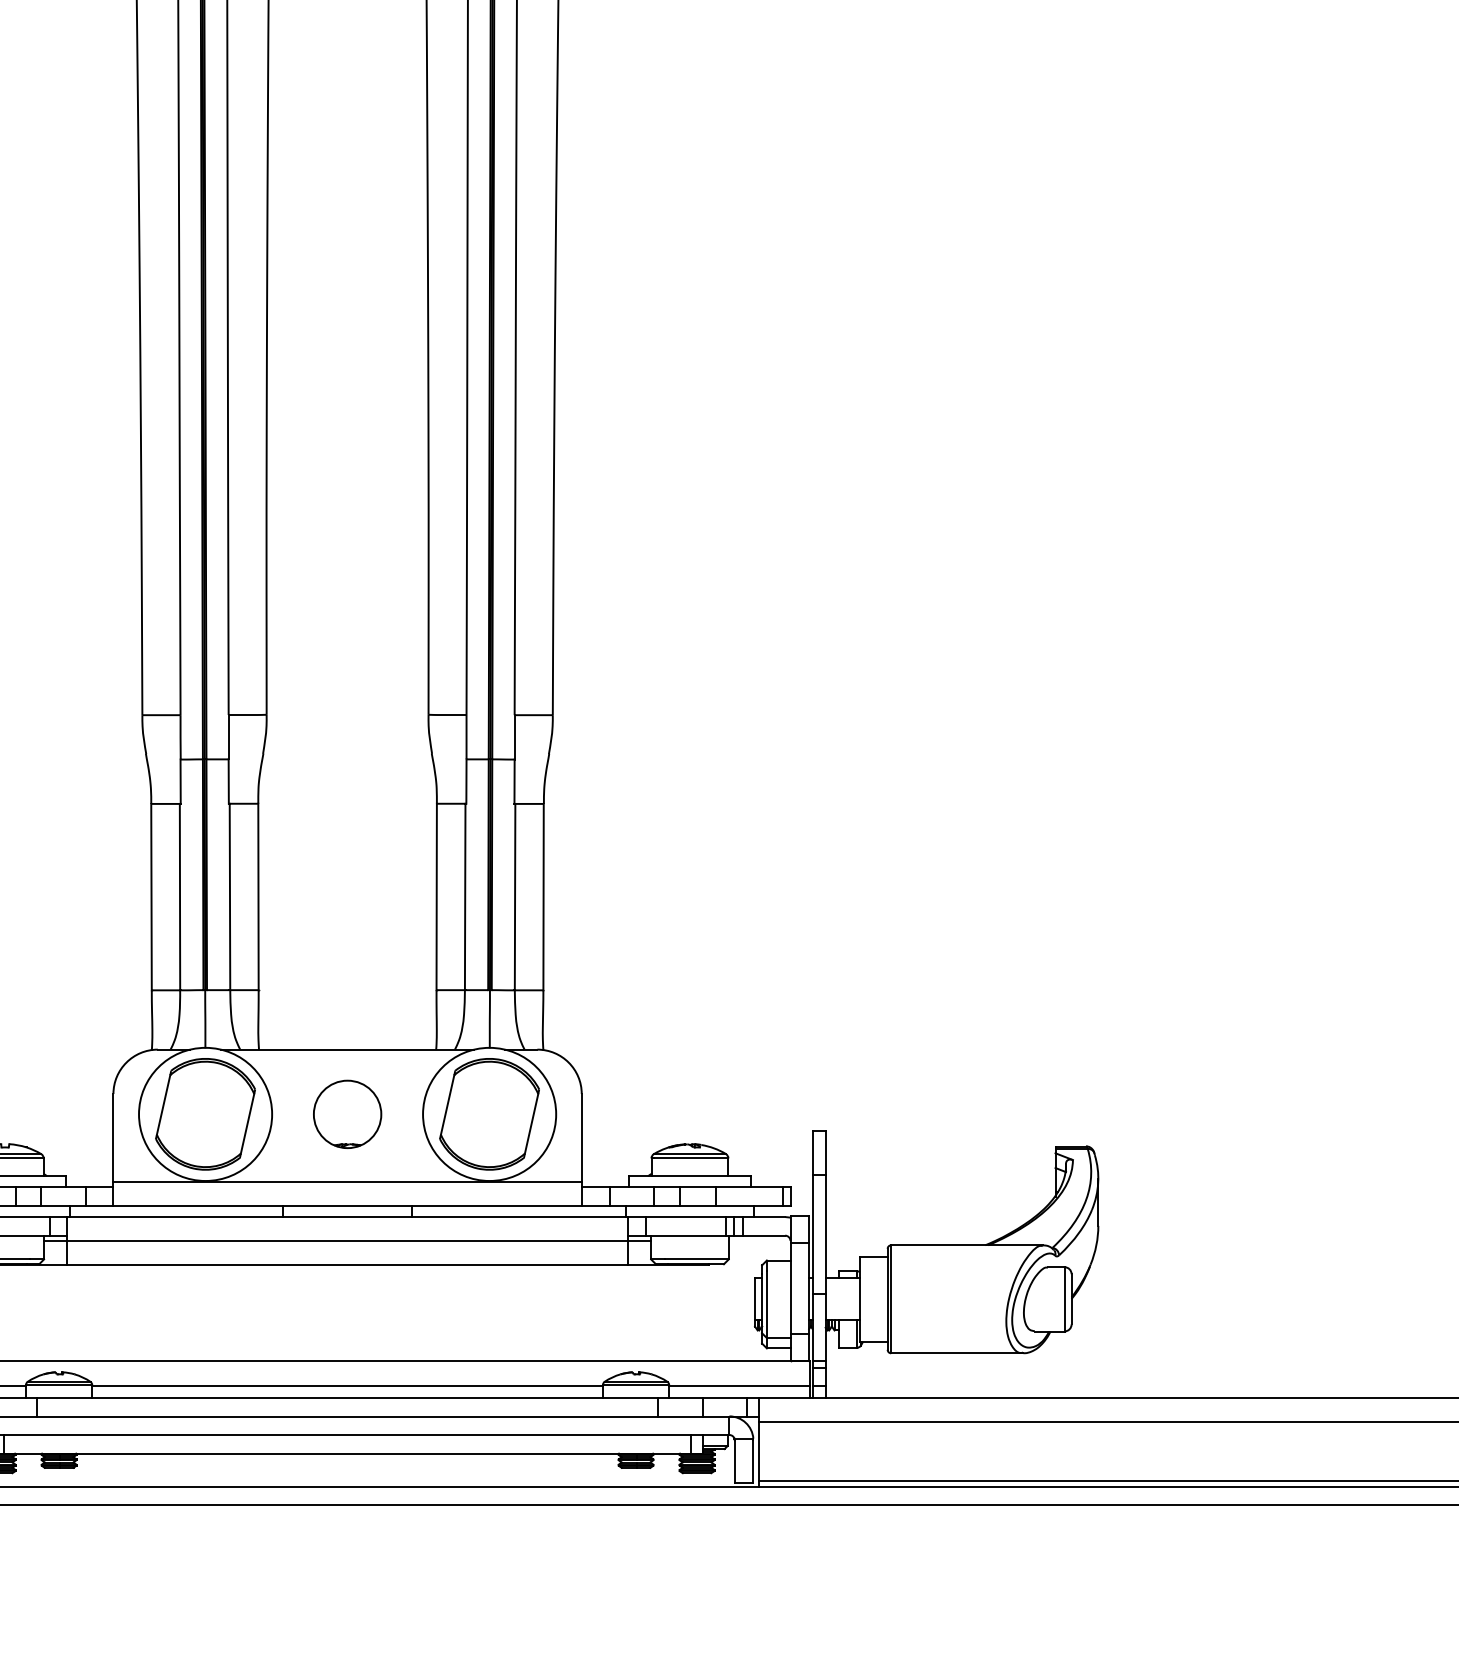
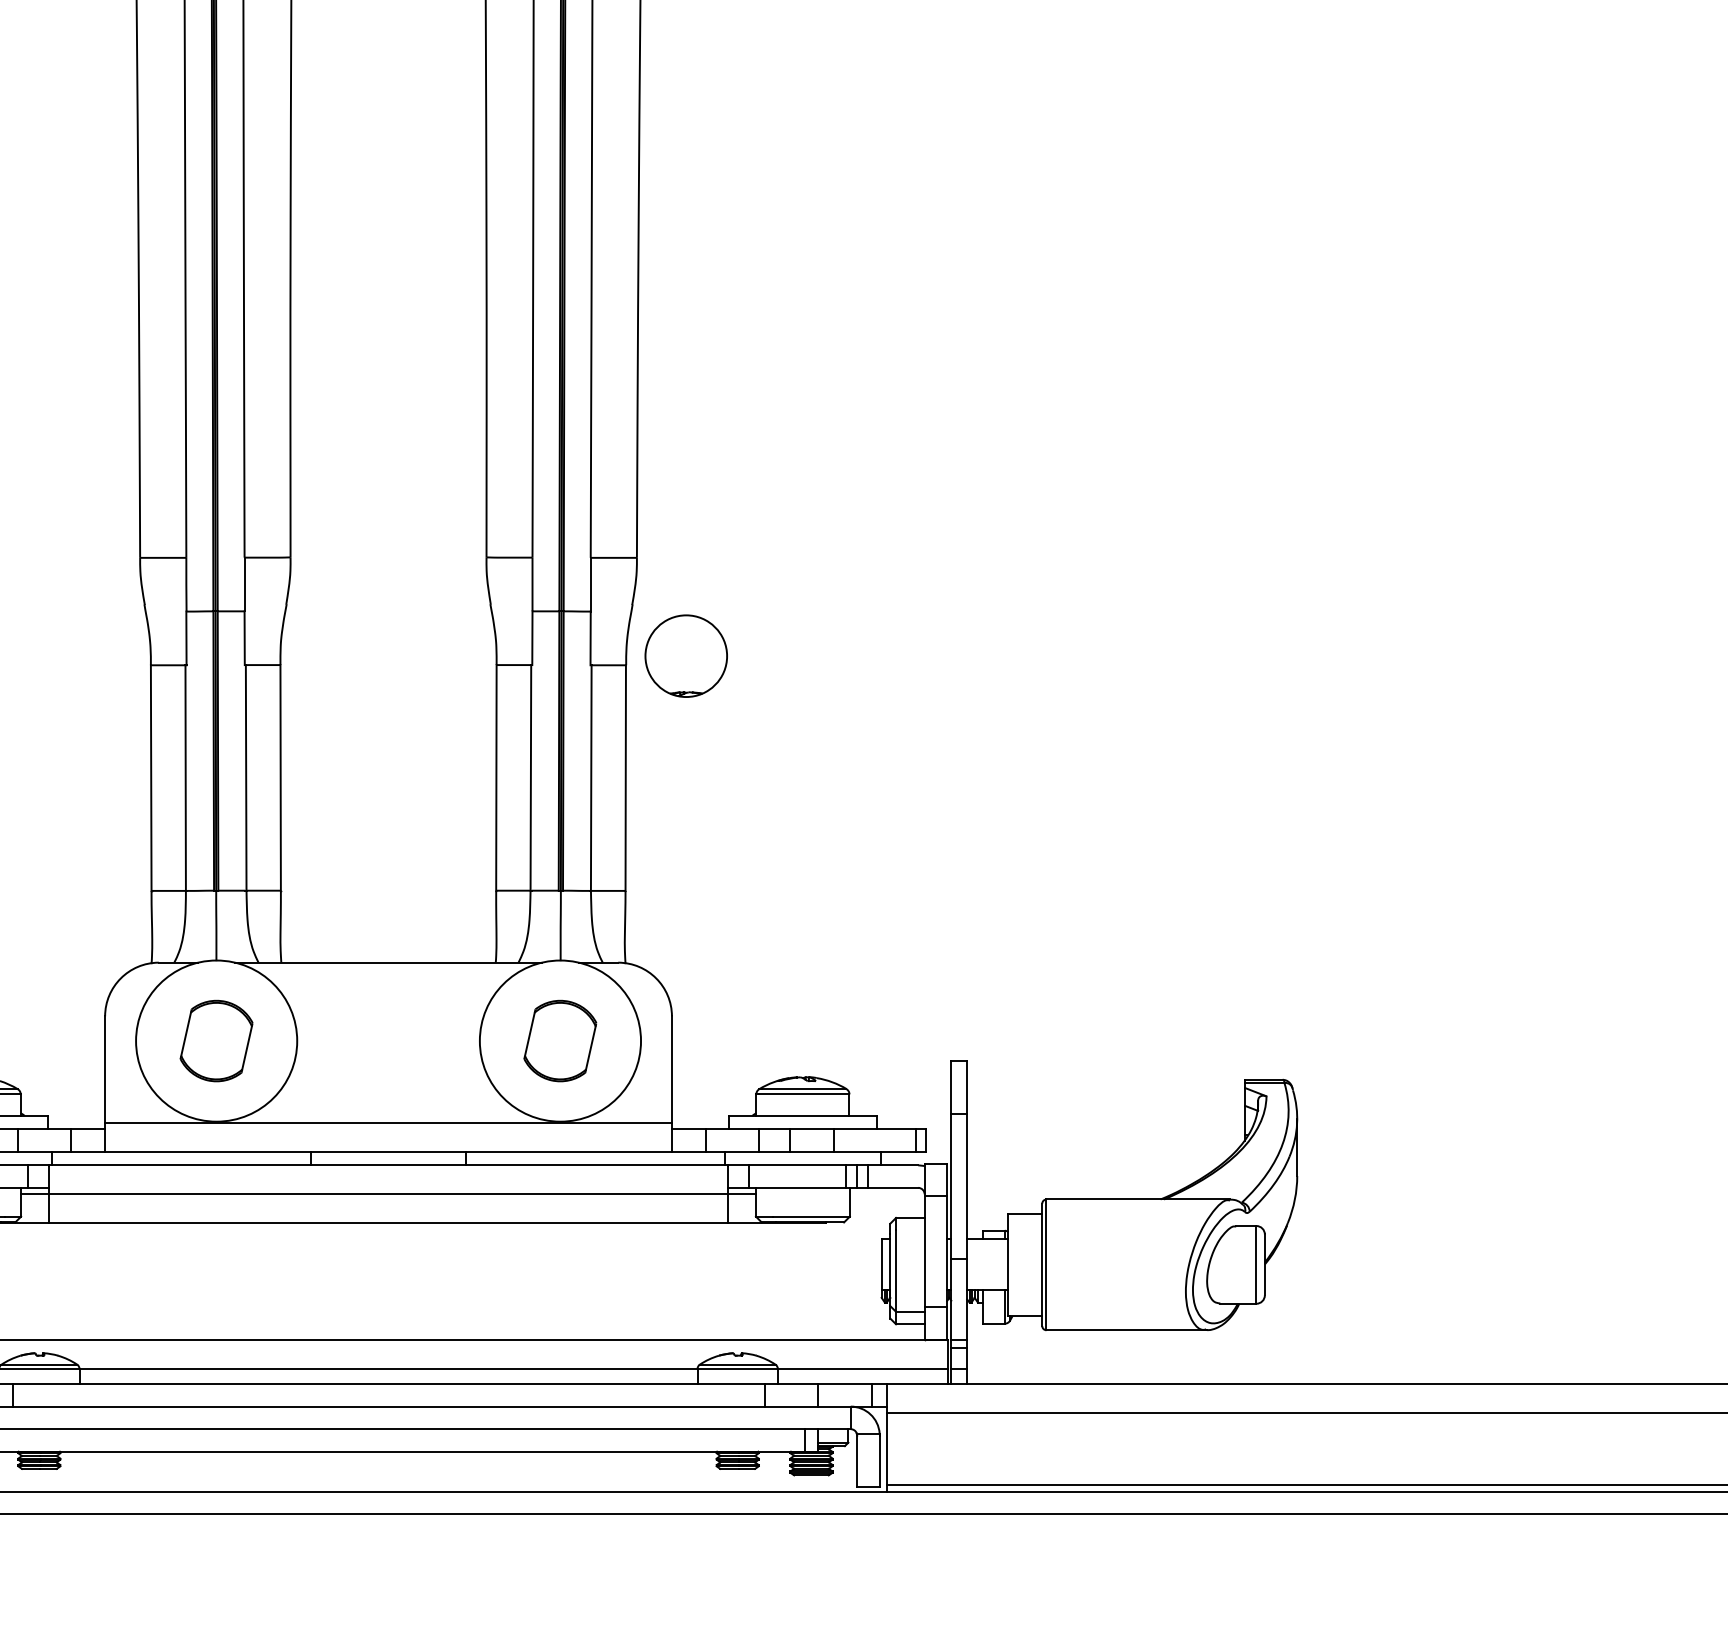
part: (347, 1113) -> (686, 655), moved
part: (205, 1114) -> (216, 1041), size x0.6
part: (489, 1114) -> (560, 1041), size x0.6

